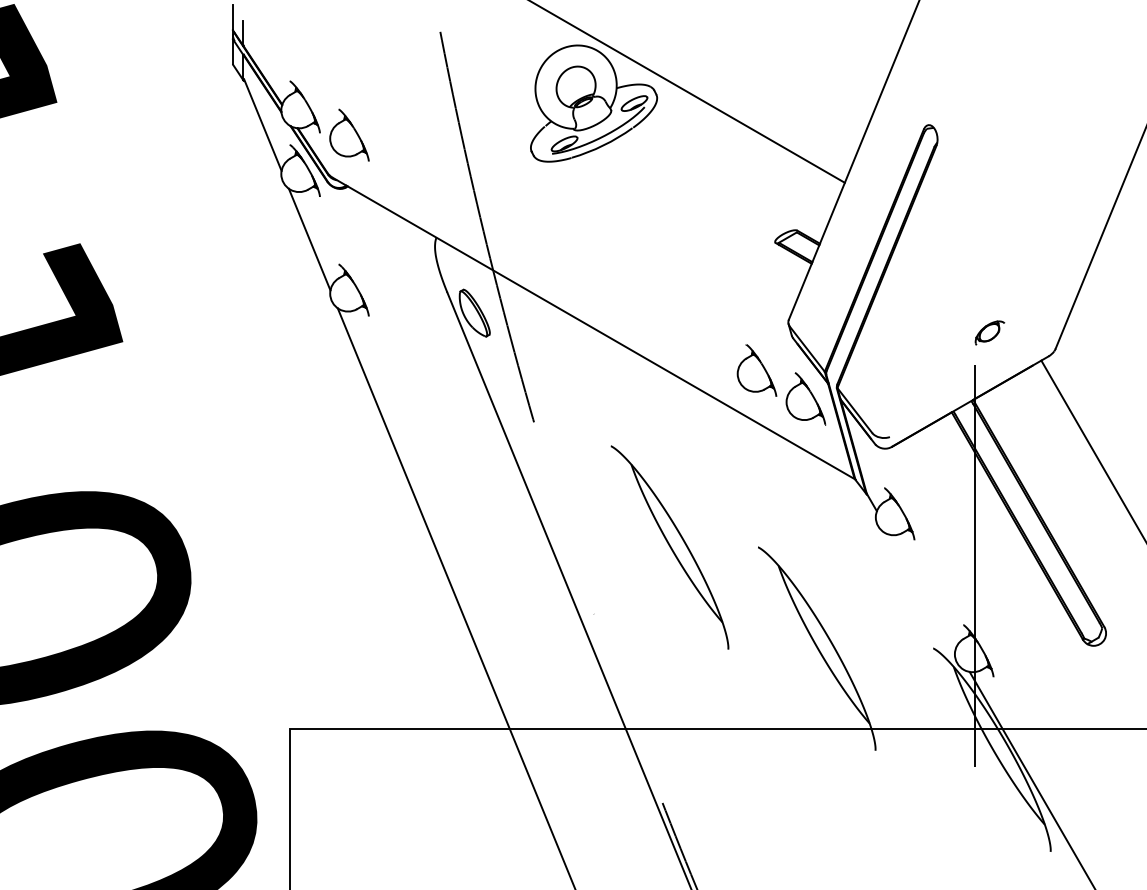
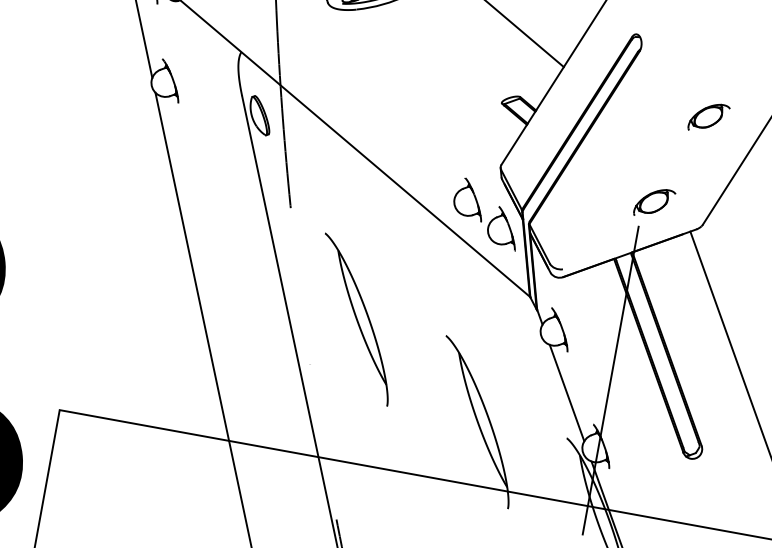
part: (1038, 213) -> (708, 117), added
part: (989, 332) -> (654, 202), size x1.67
part: (669, 547) -> (356, 319), moved
line: (922, 591) -> (566, 392), added

